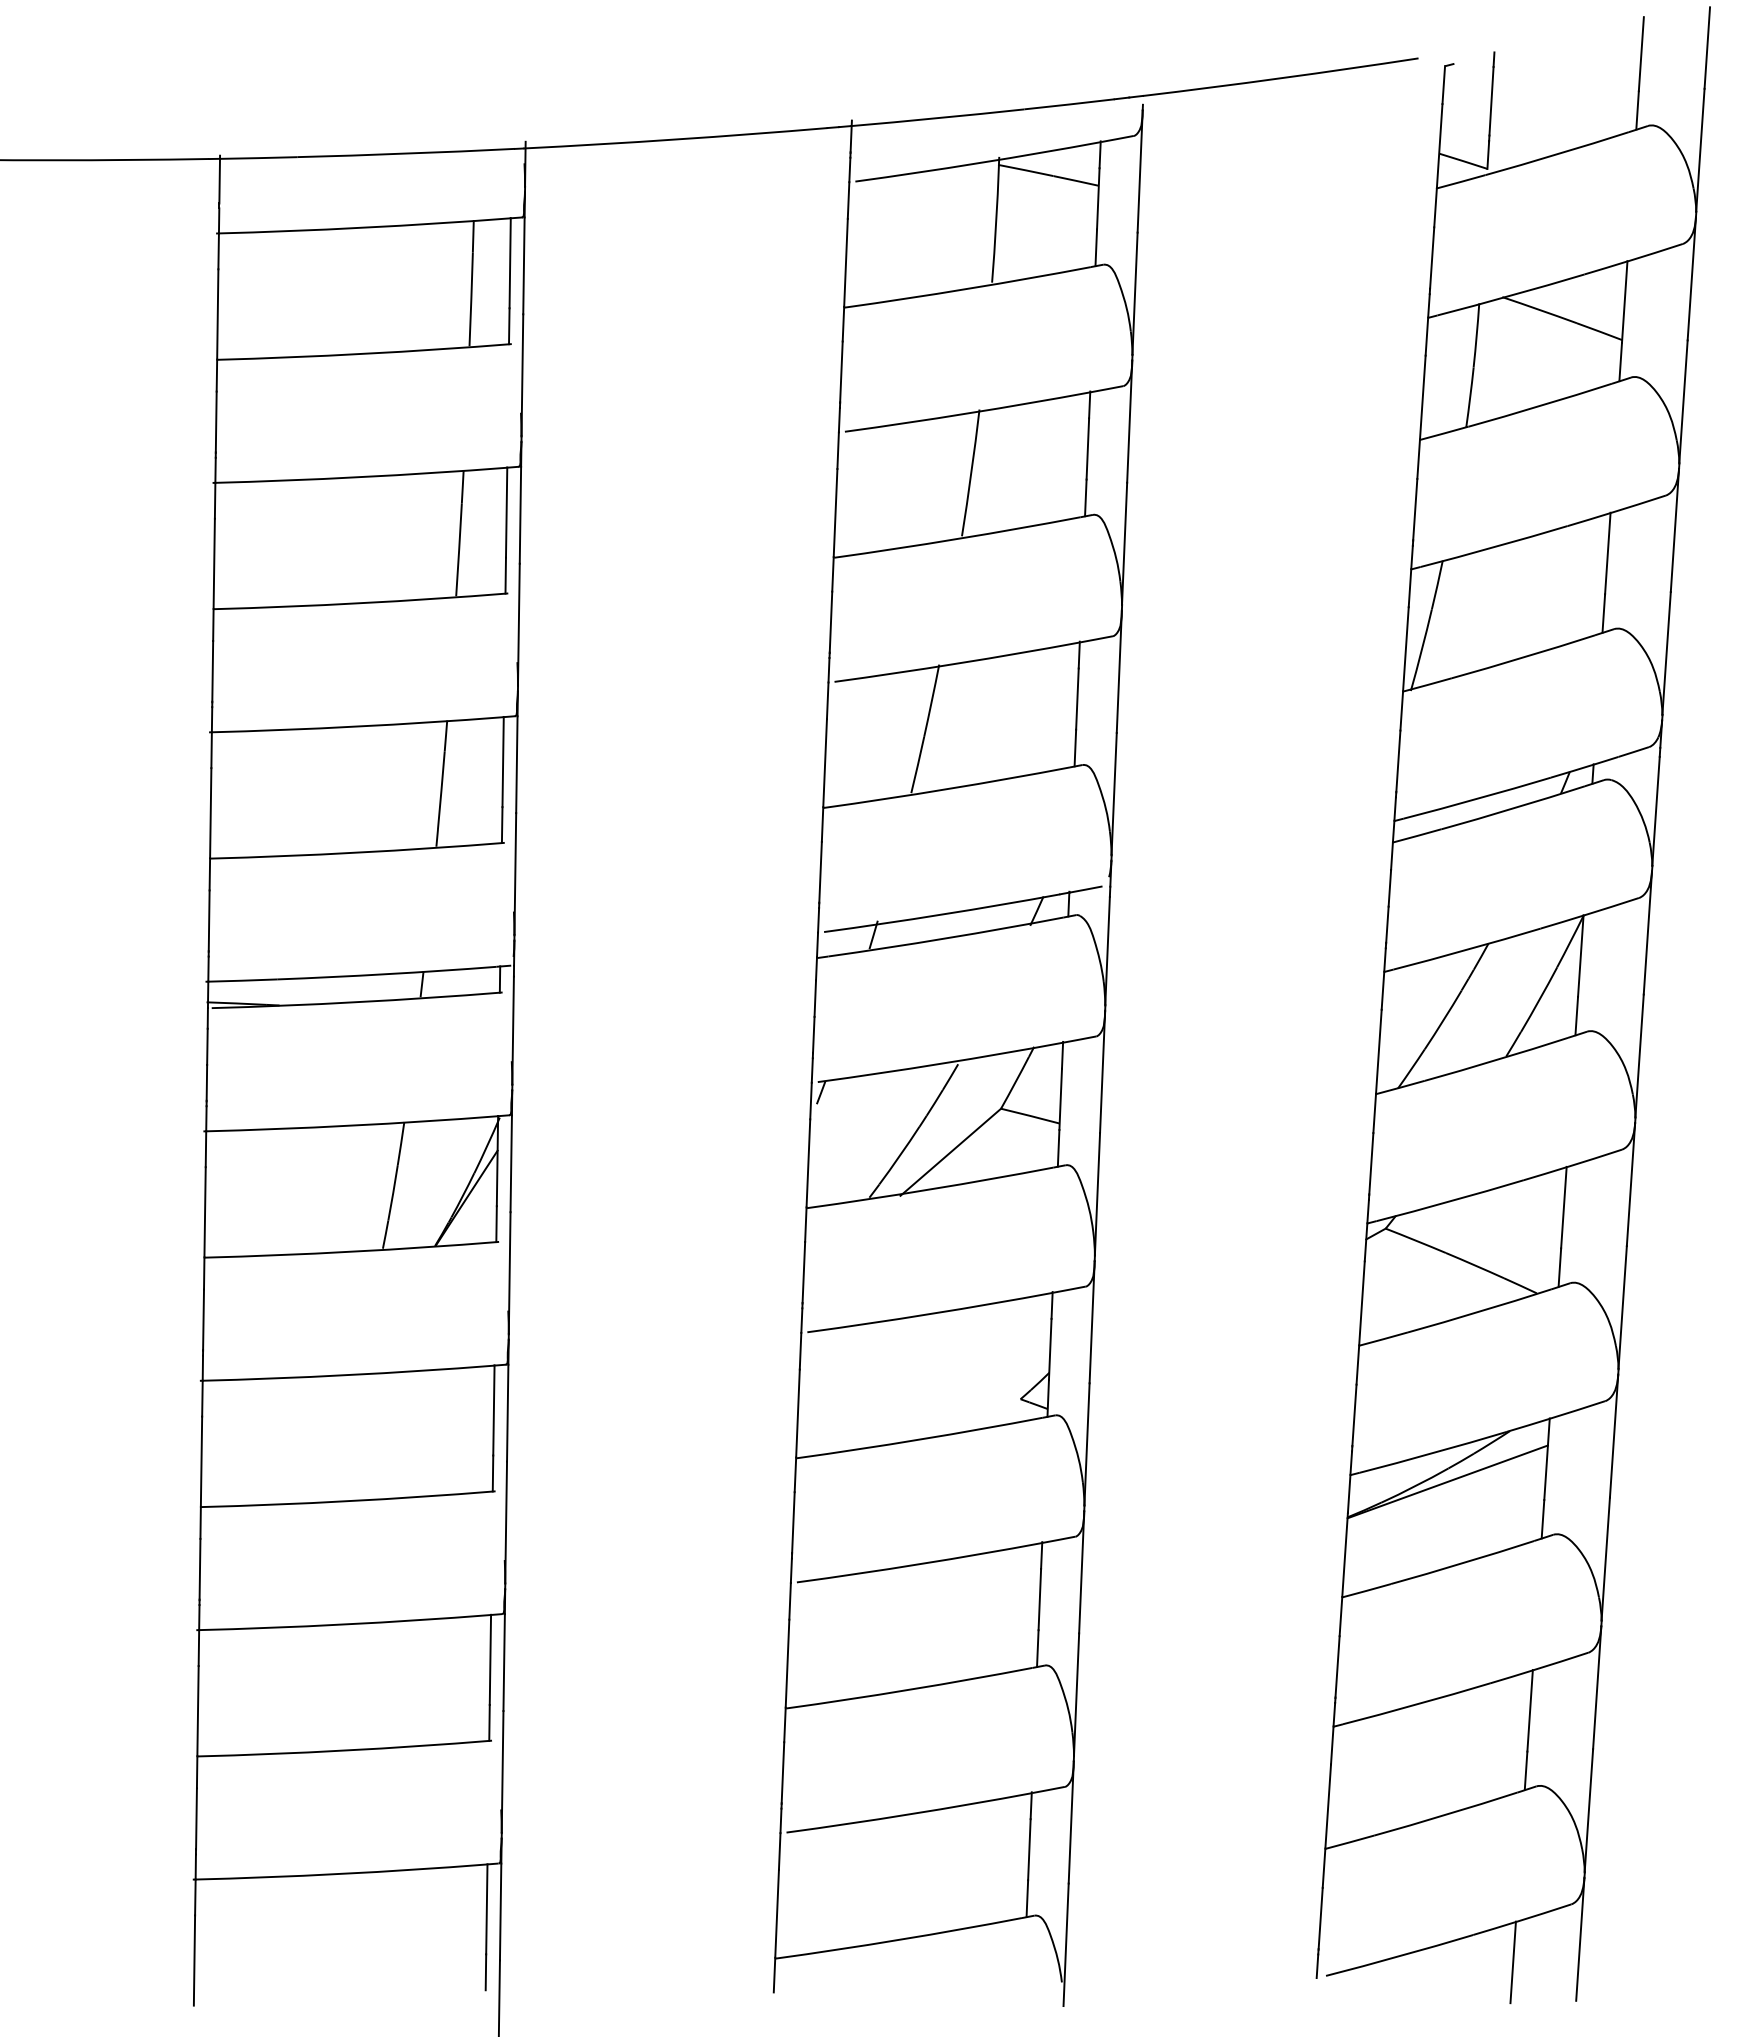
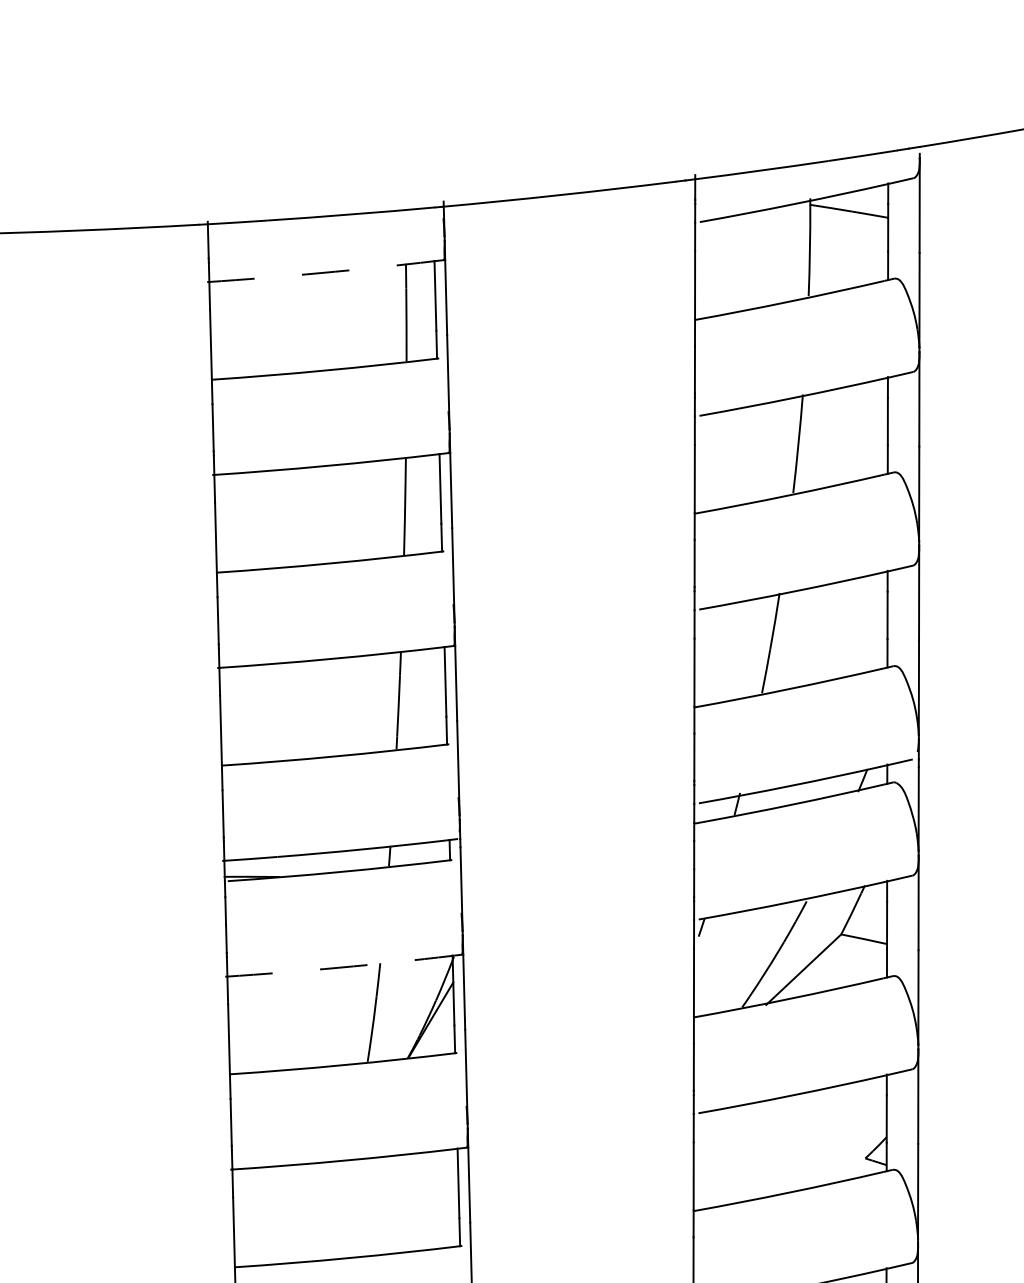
arc: (363, 227) -> (320, 272), solid -> dashed
arc: (350, 1125) -> (338, 967), solid -> dashed

